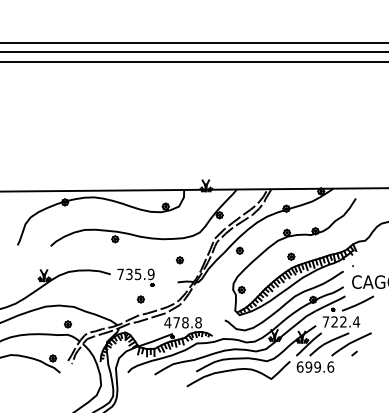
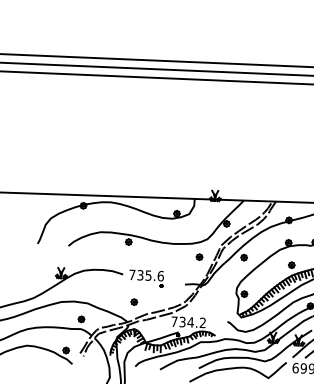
part: (179, 260) -> (199, 257), moved
text: (150, 274) -> (160, 276), 735.9 -> 735.6
part: (140, 299) -> (133, 302), moved
text: (182, 322) -> (188, 322), 478.8 -> 734.2

